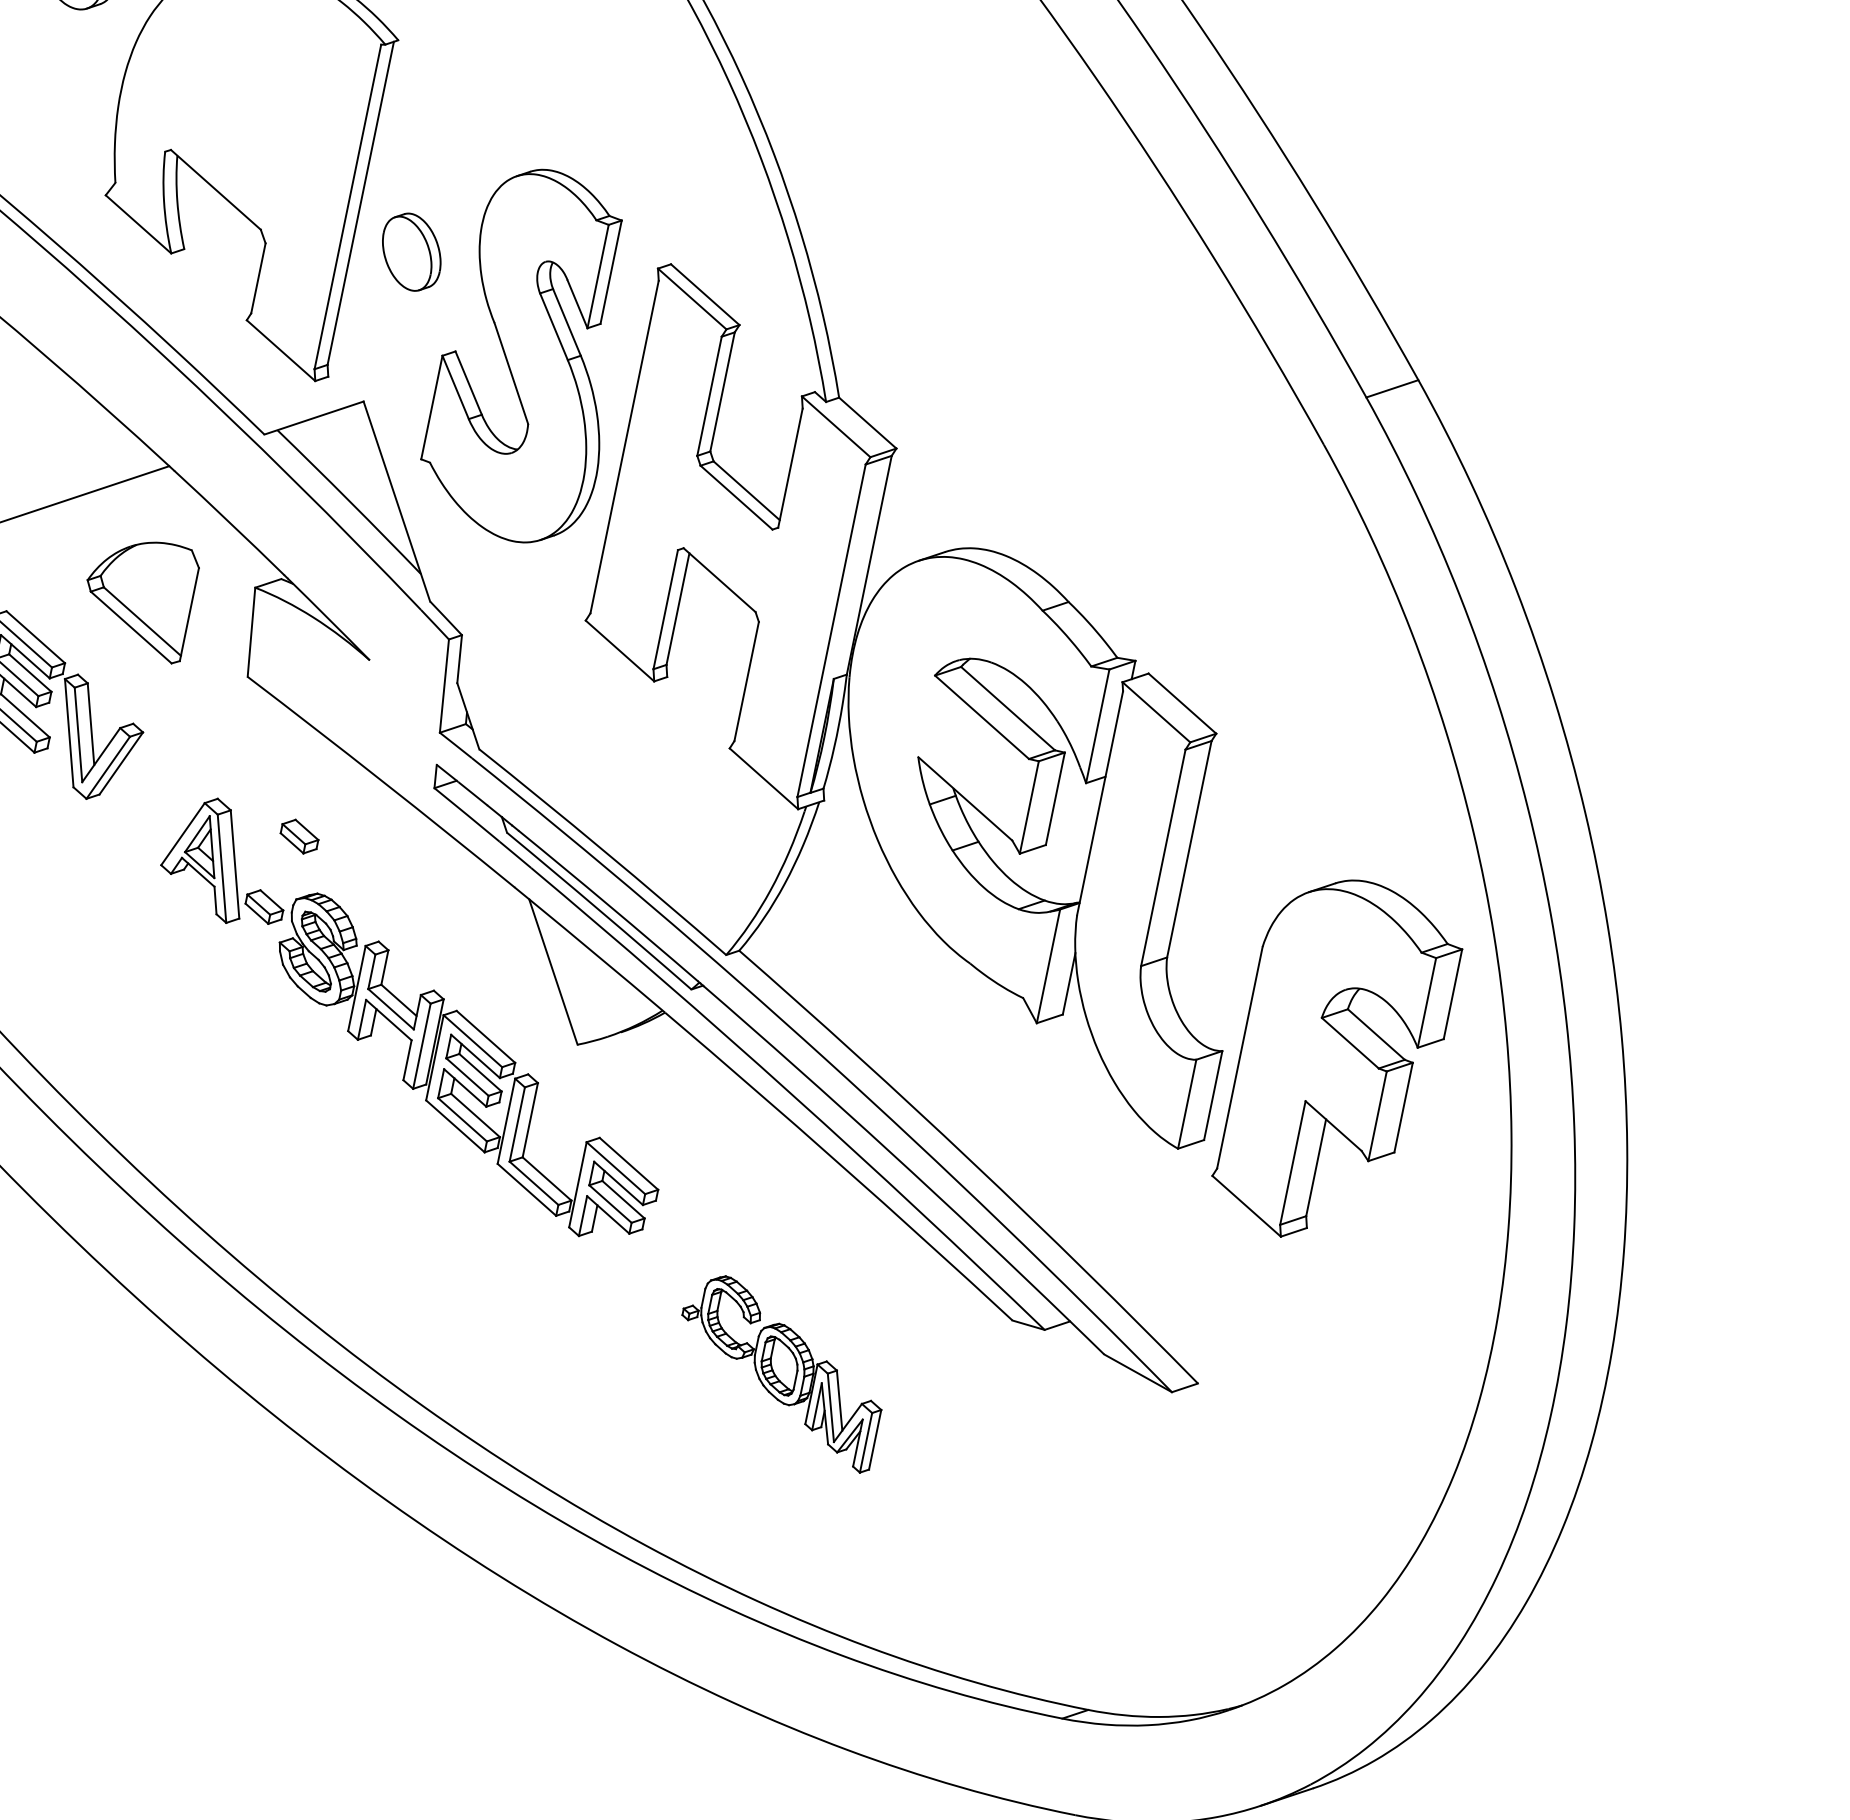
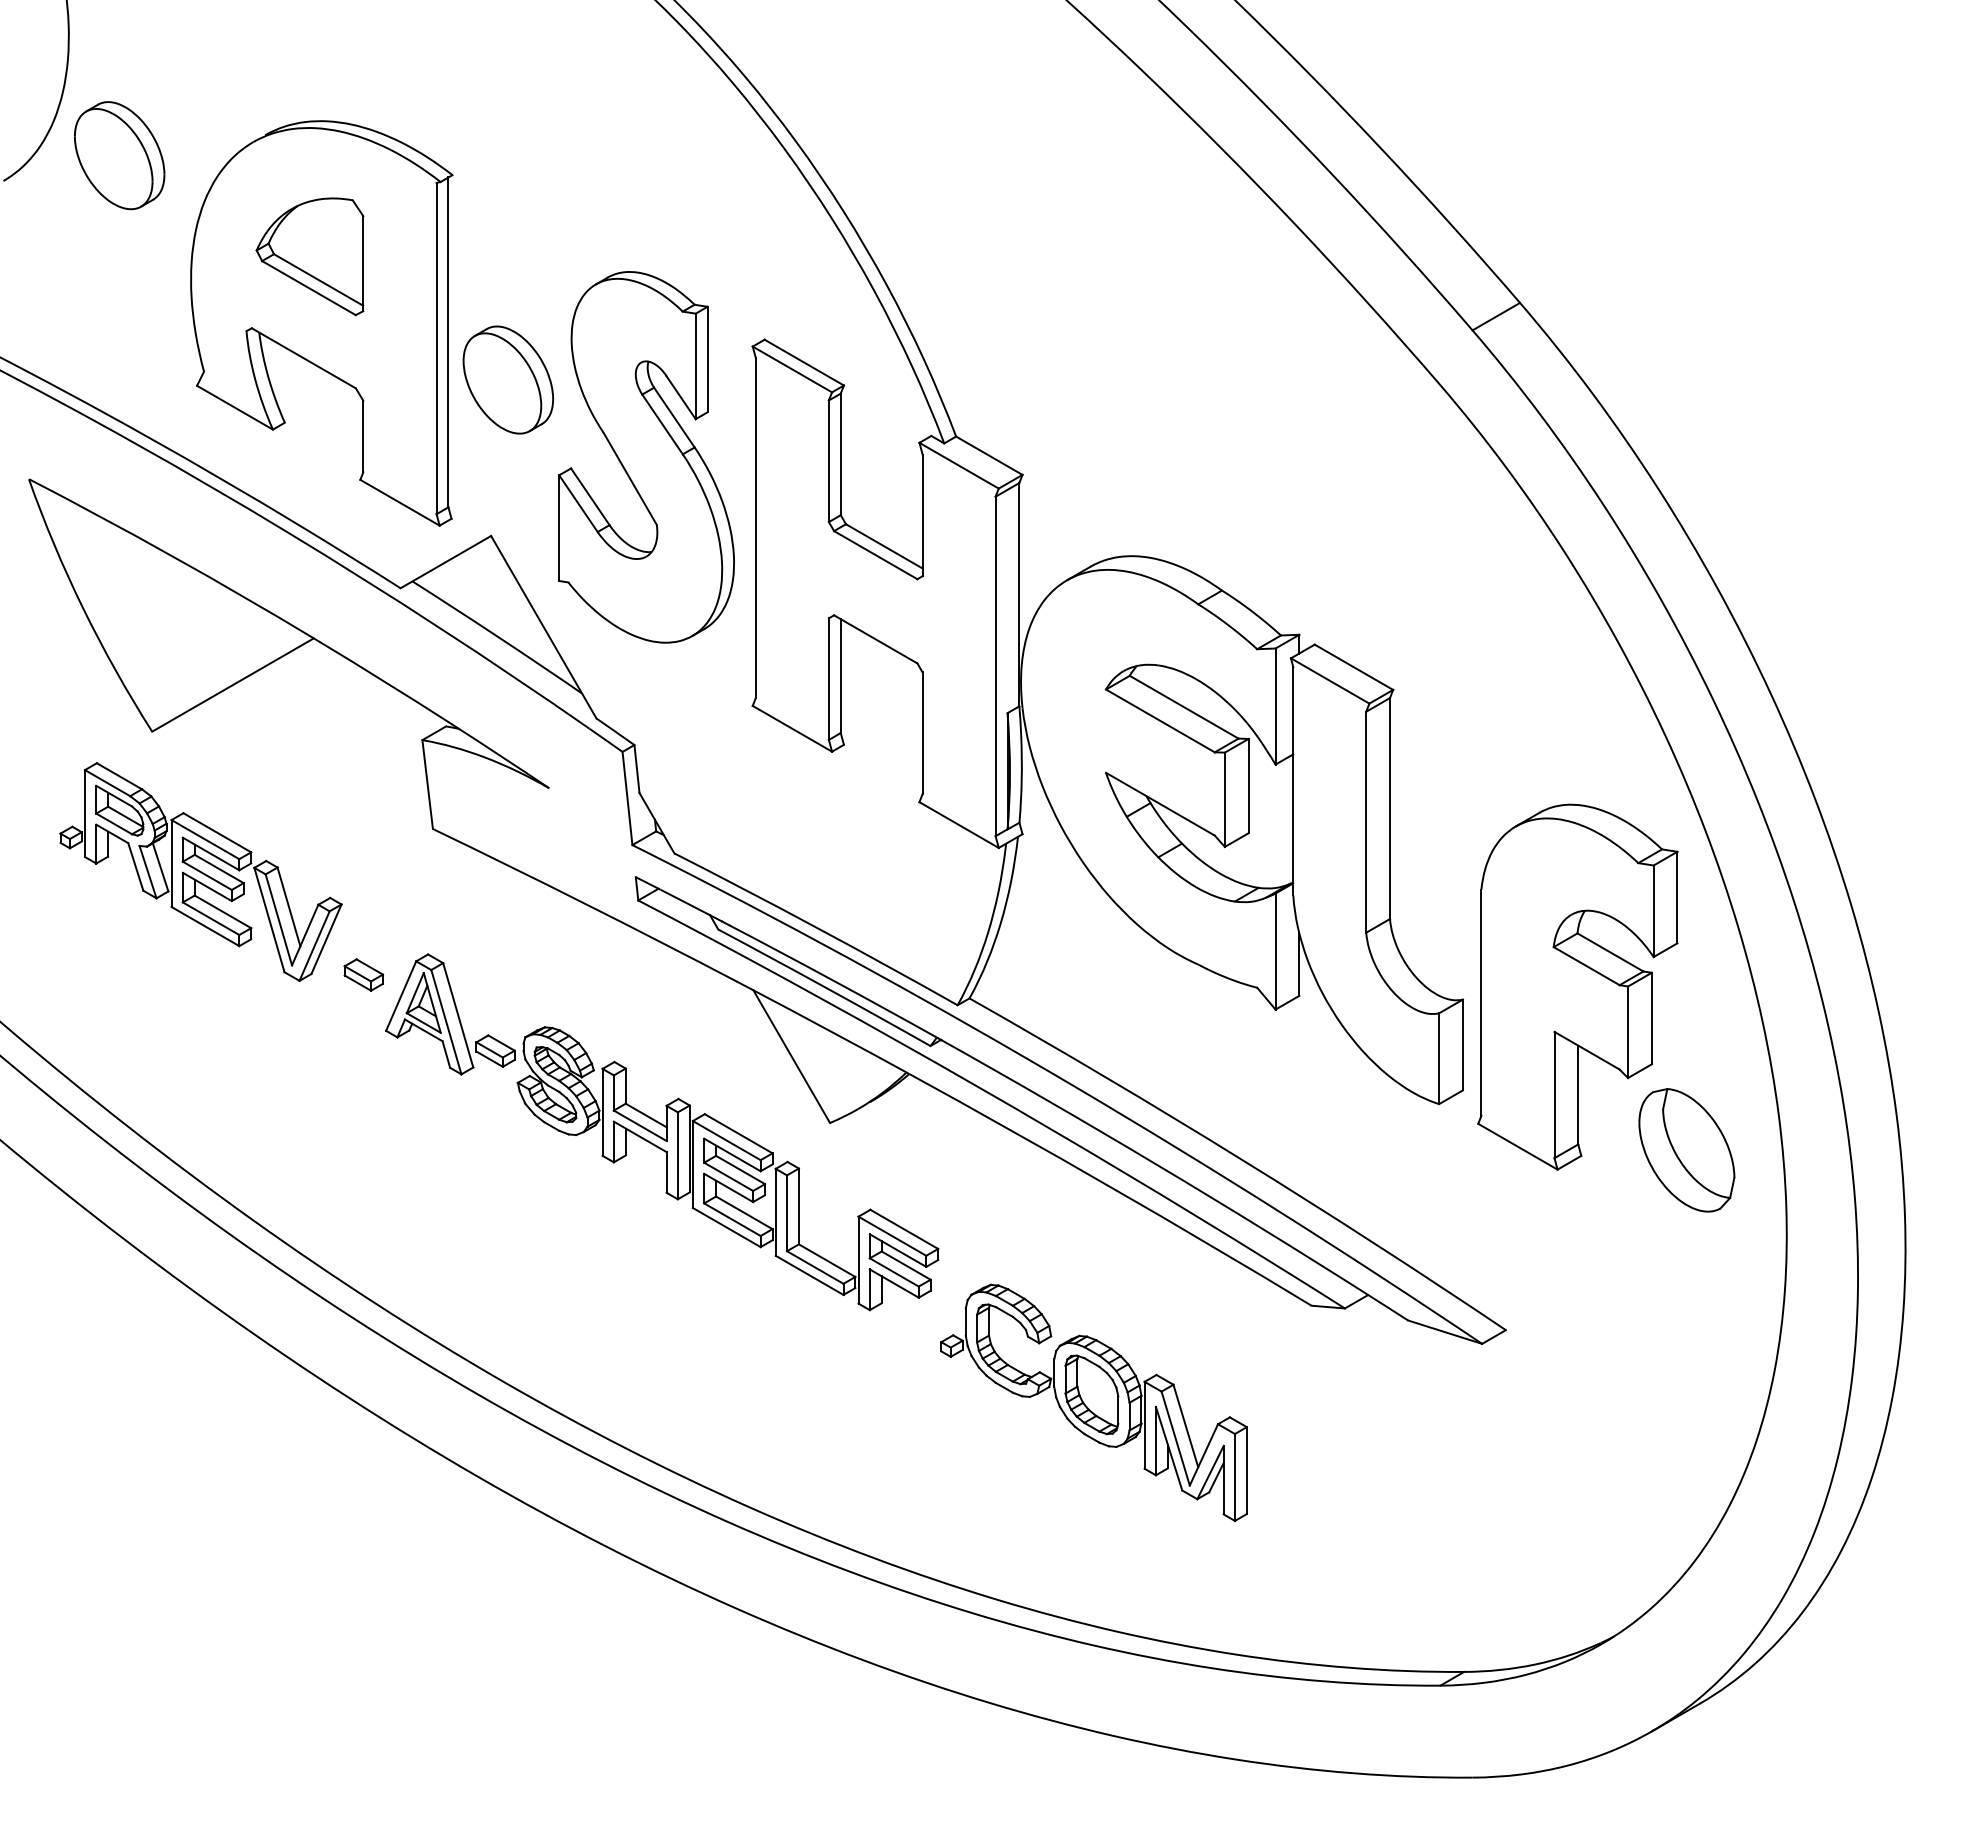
part: (411, 251) -> (507, 379), size x1.43
part: (138, 596) -> (309, 256), moved
part: (299, 836) -> (363, 974), moved
part: (1411, 1243) -> (1686, 1150), added
part: (779, 1371) -> (1093, 1402), size x1.43

